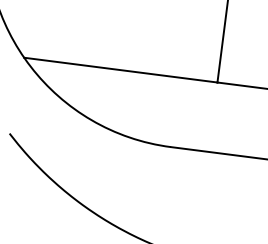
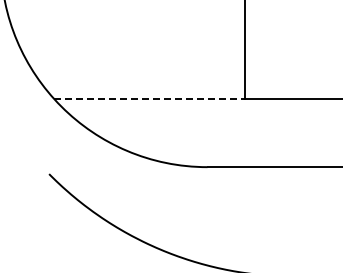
line: (121, 70) -> (149, 98), solid -> dashed

